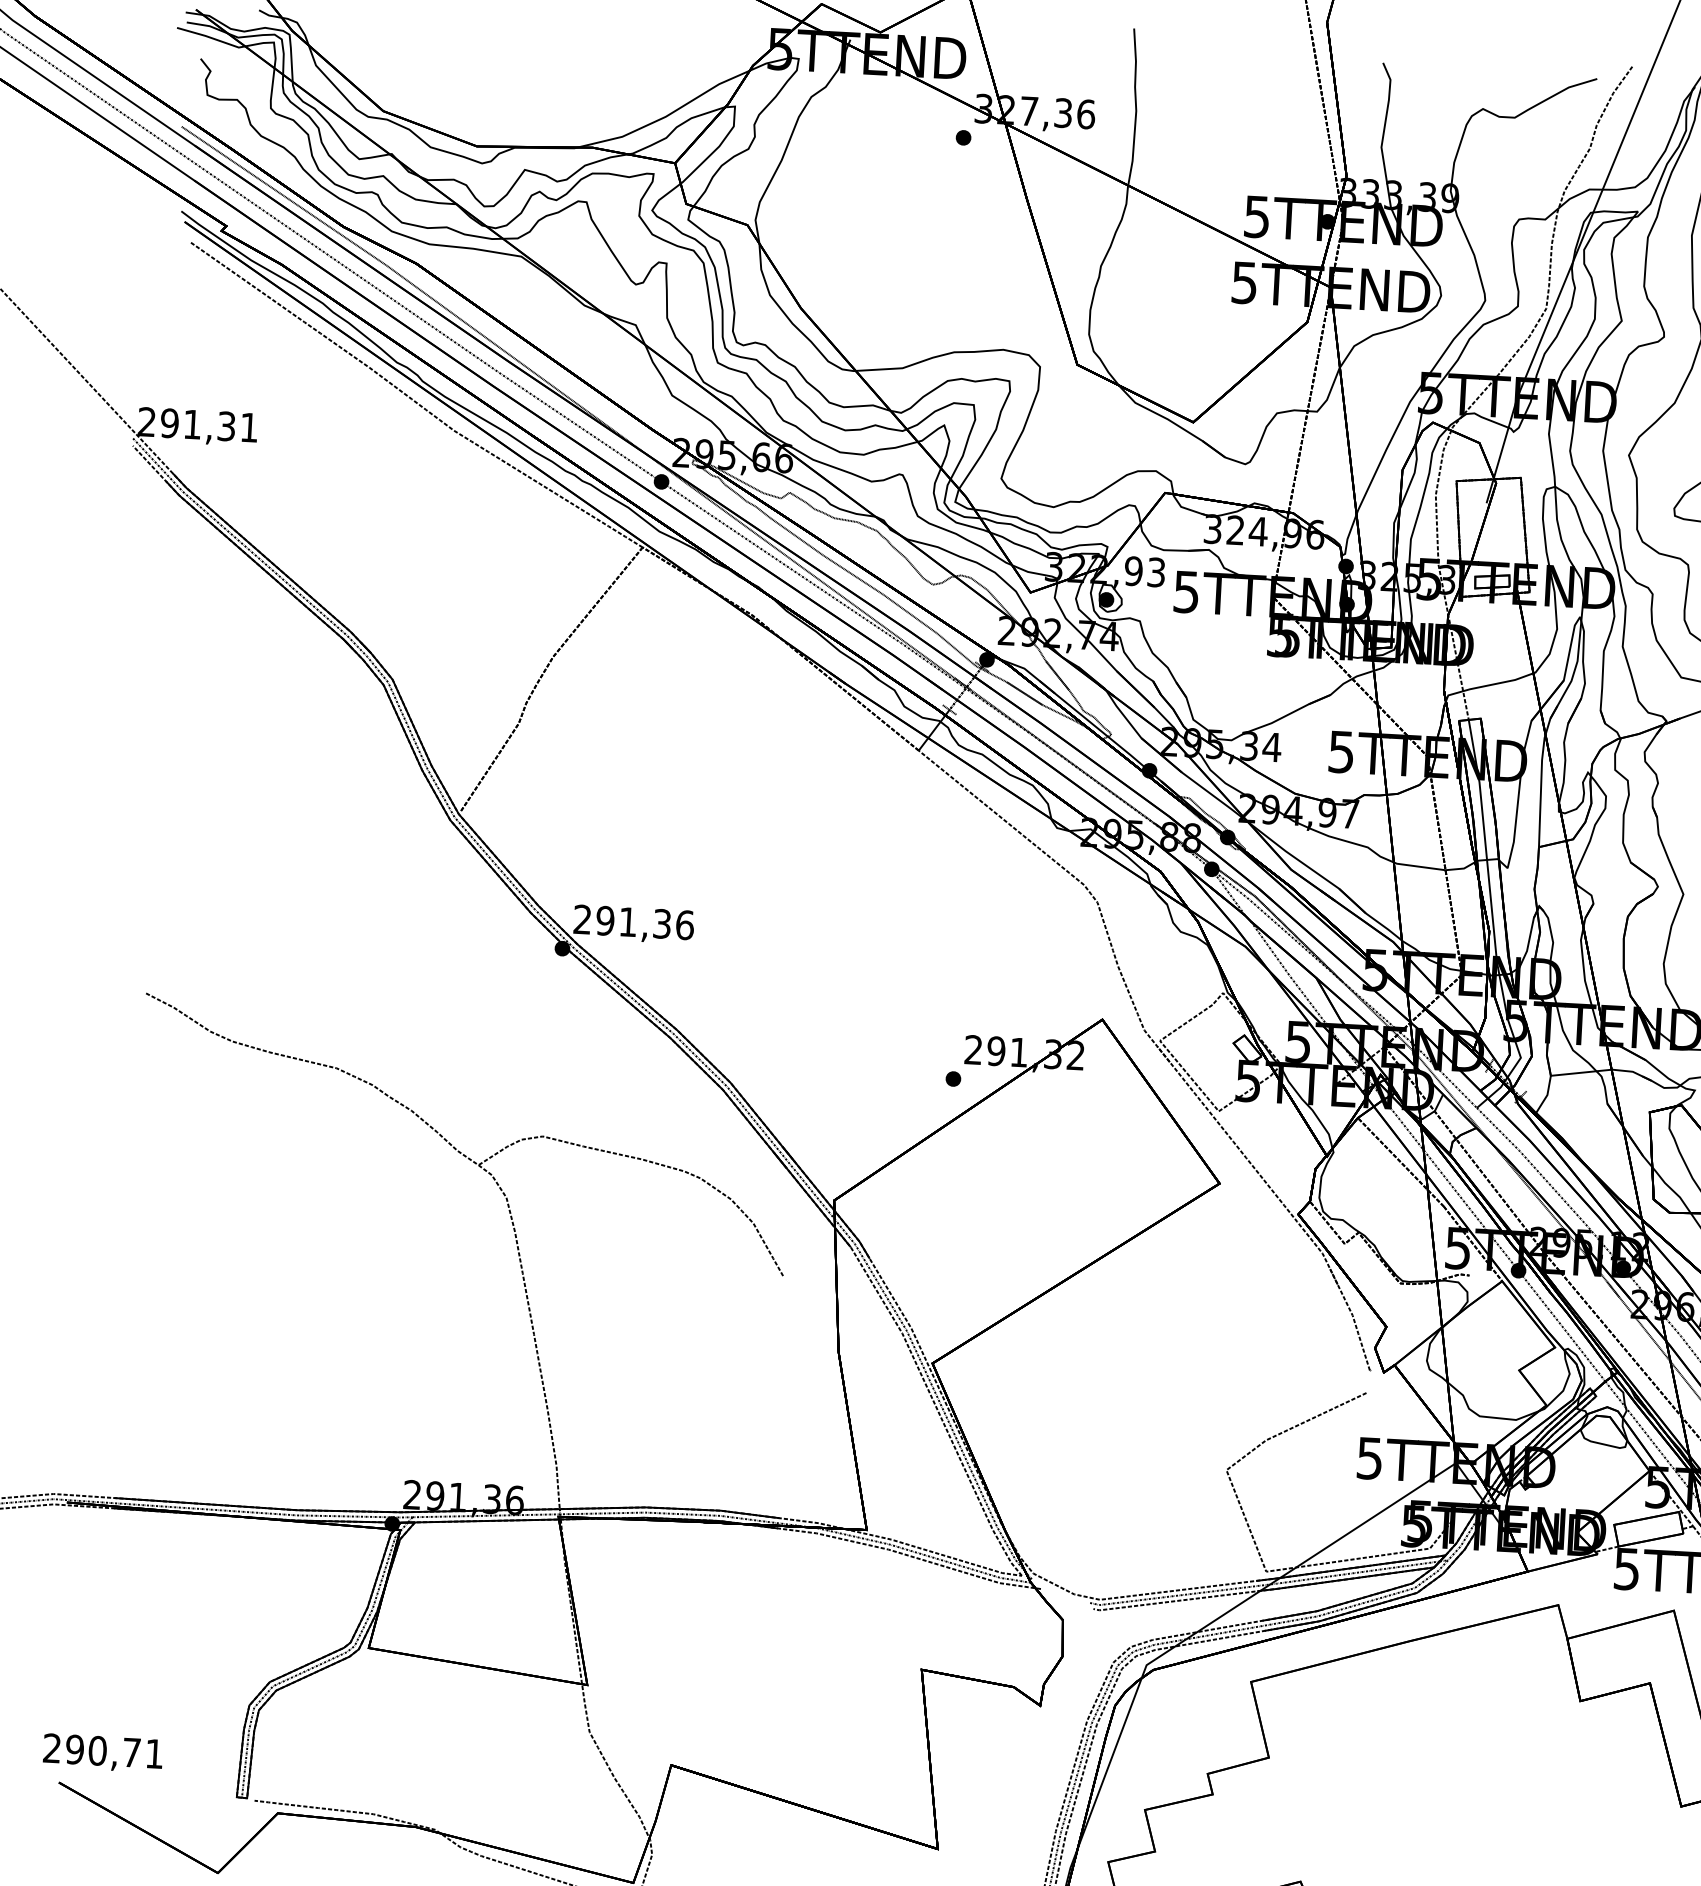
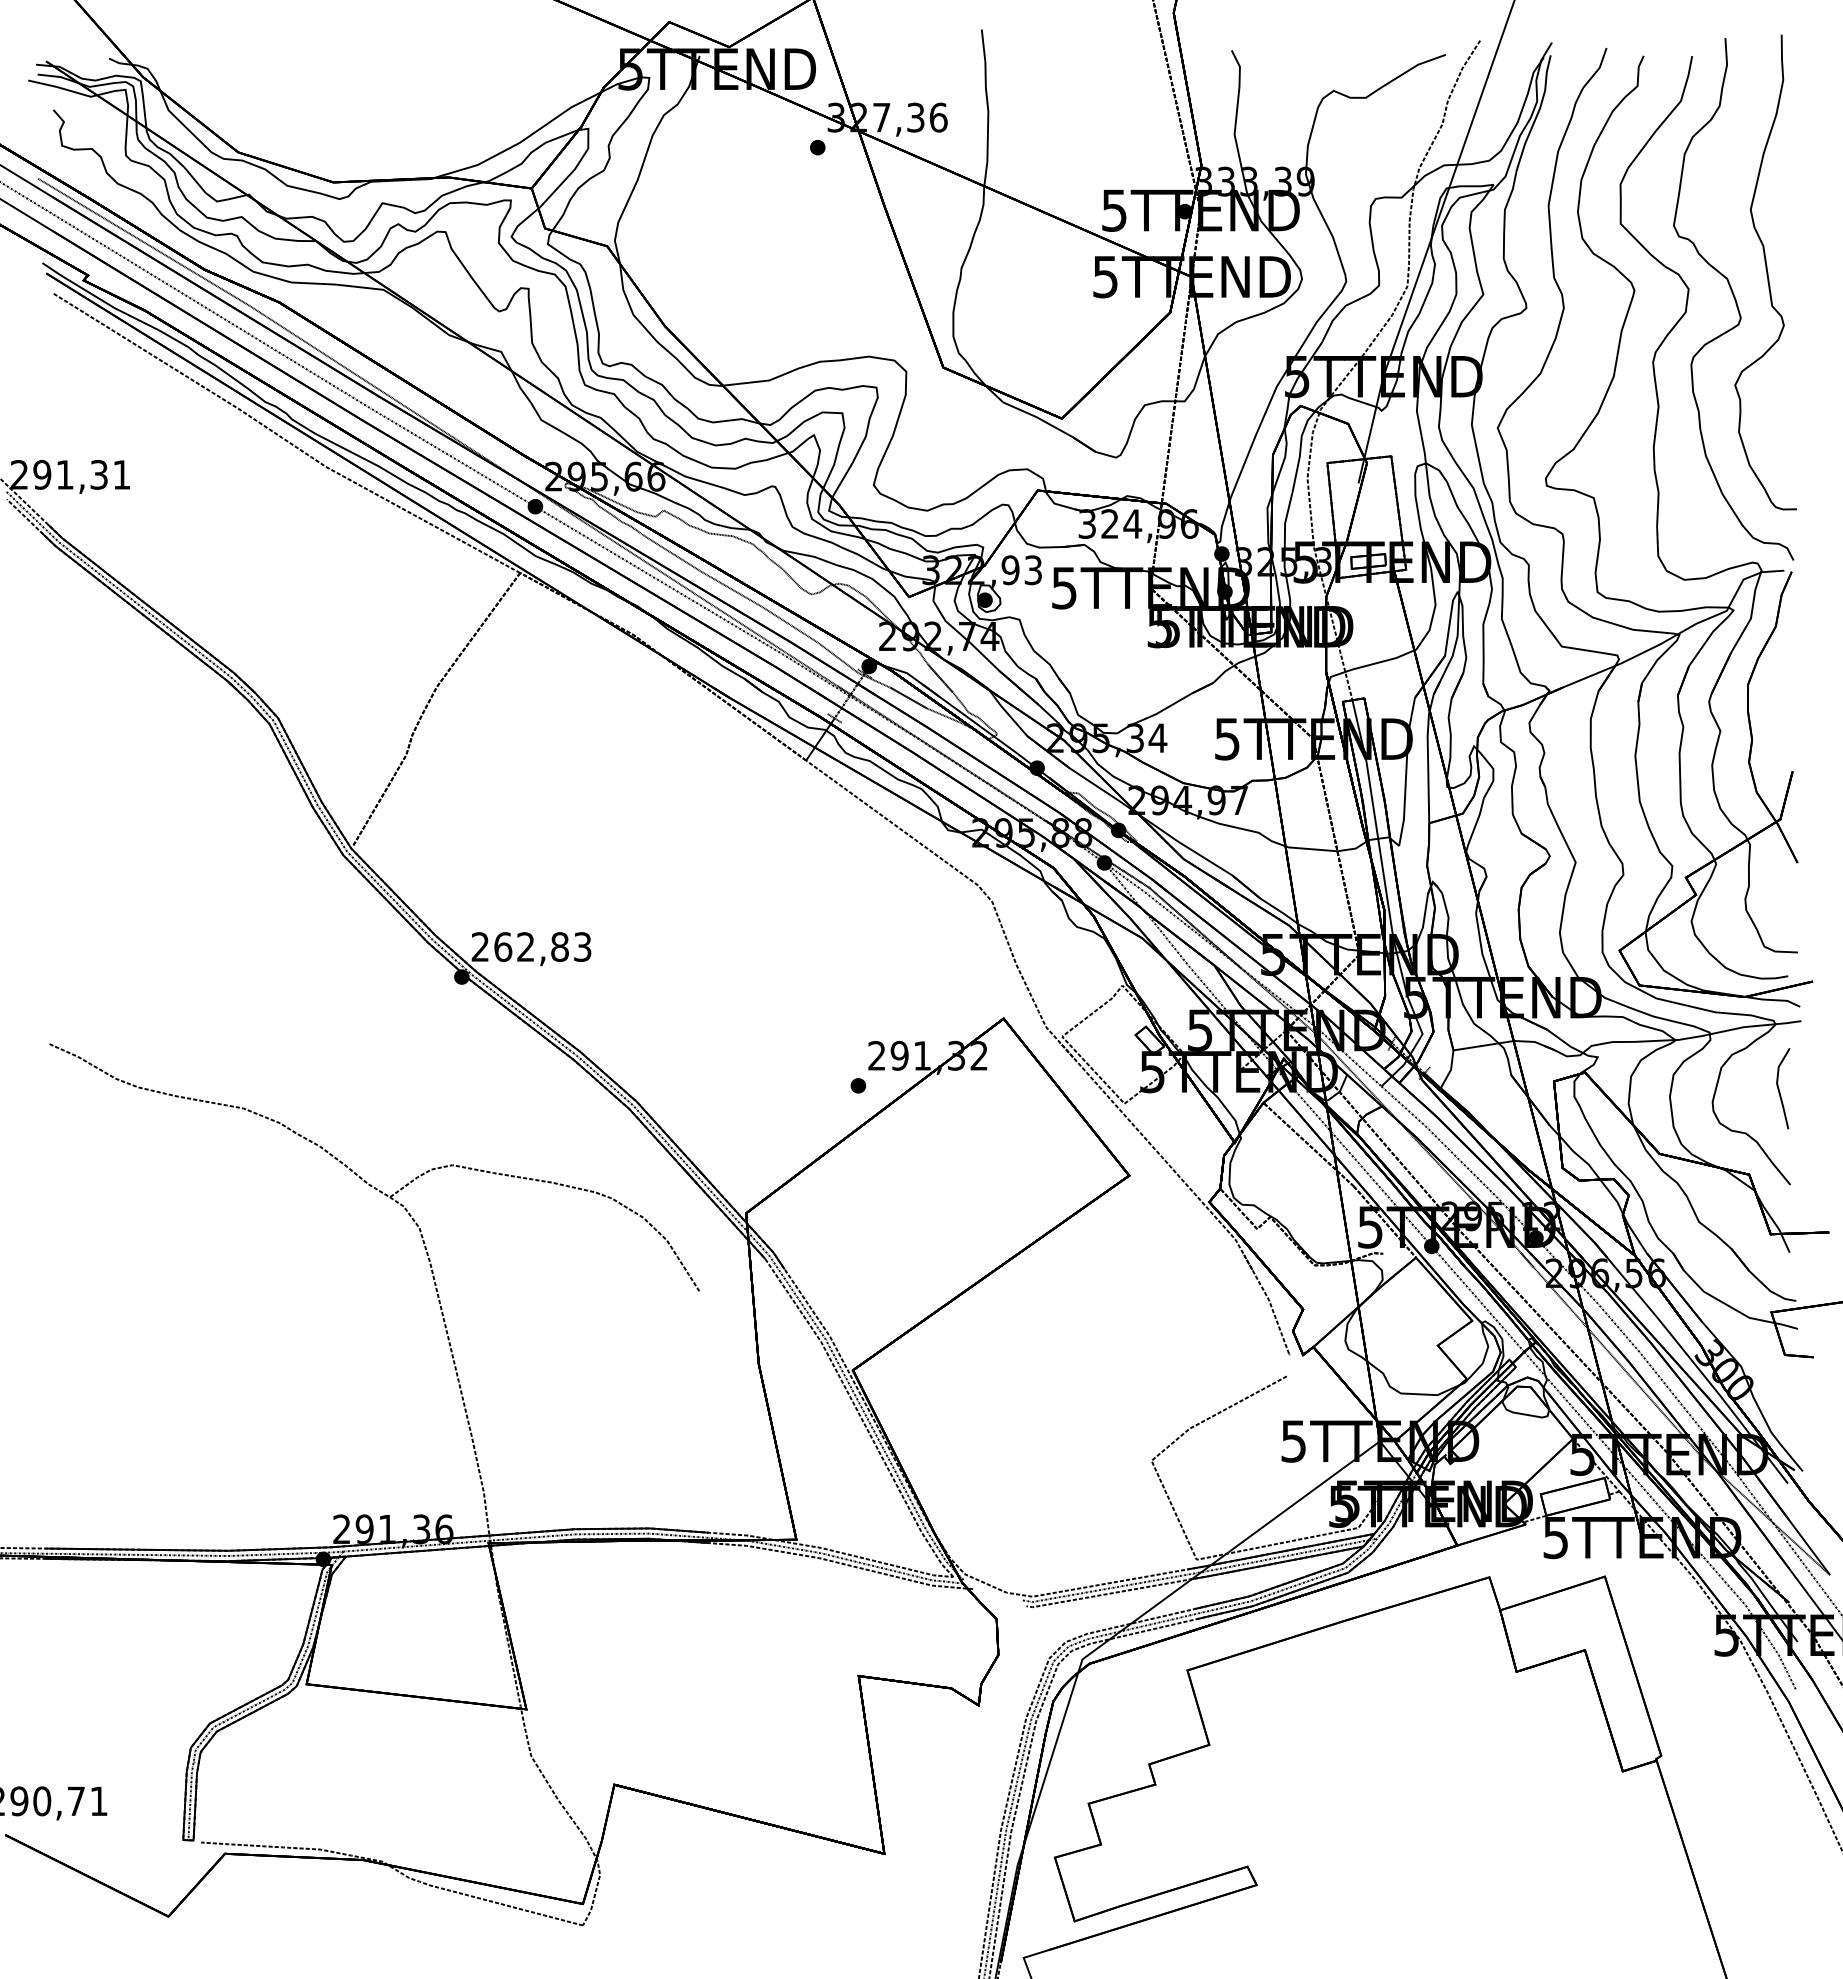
text: (644, 923) -> (542, 947), 291,36 -> 262,83

